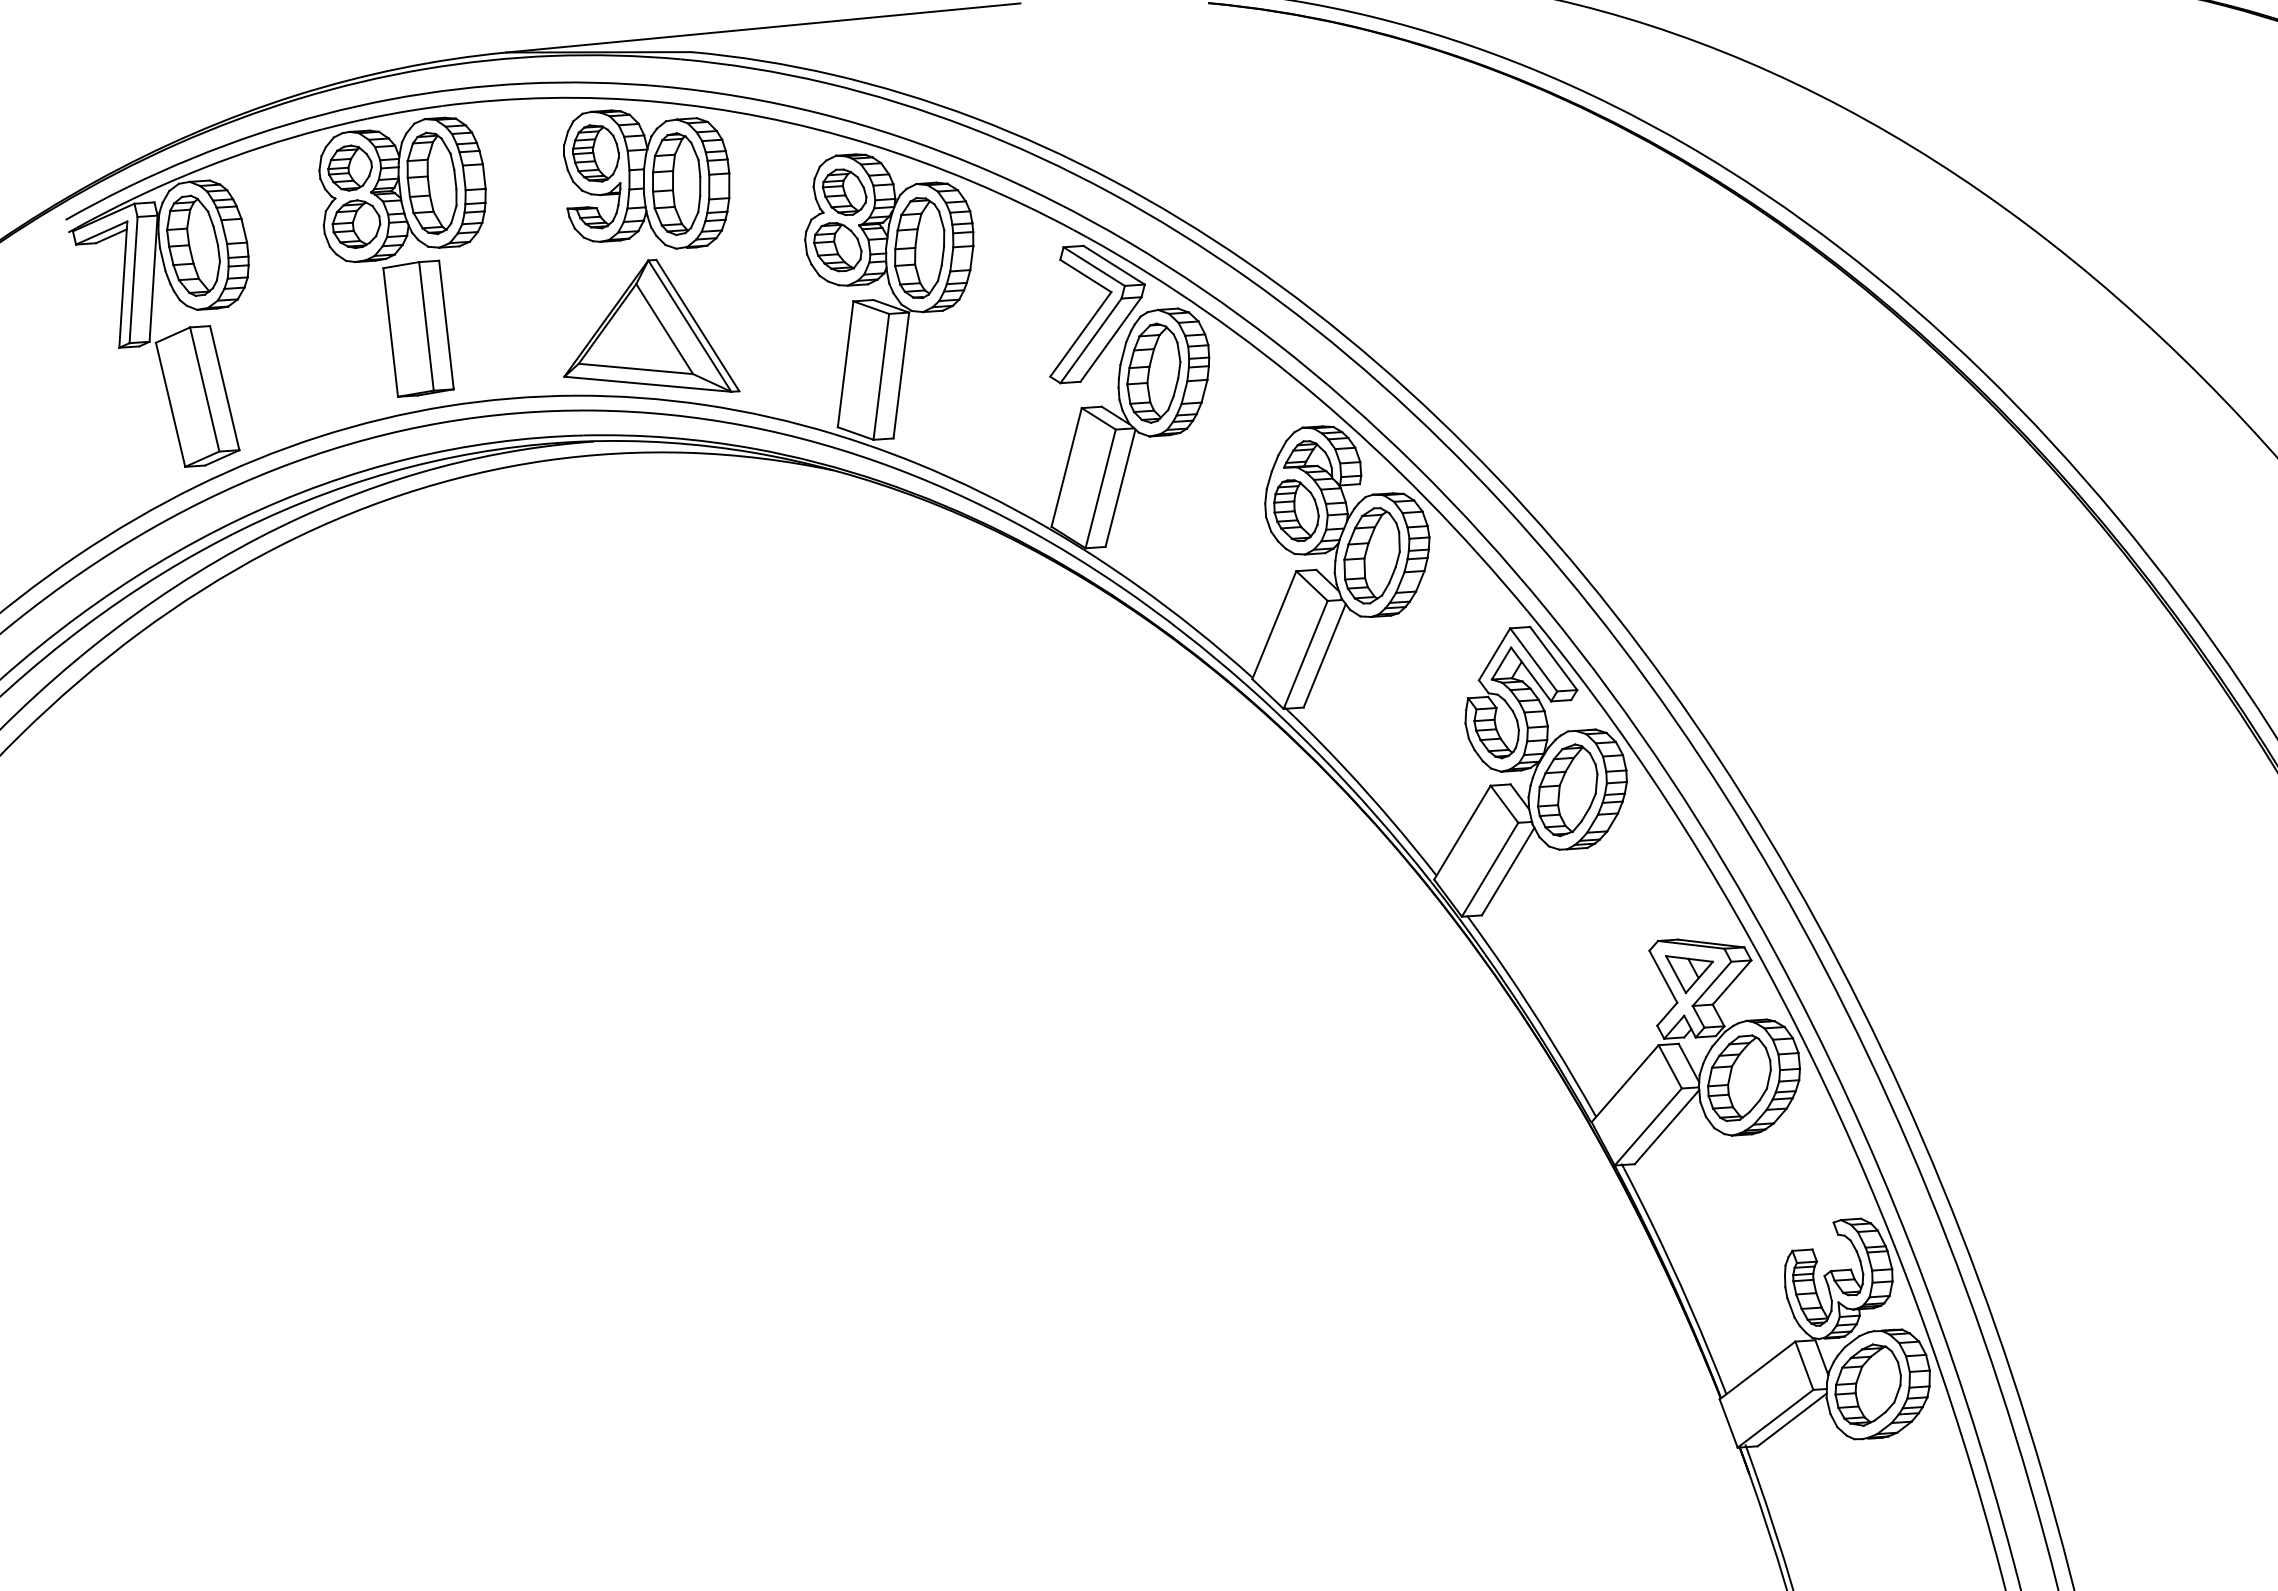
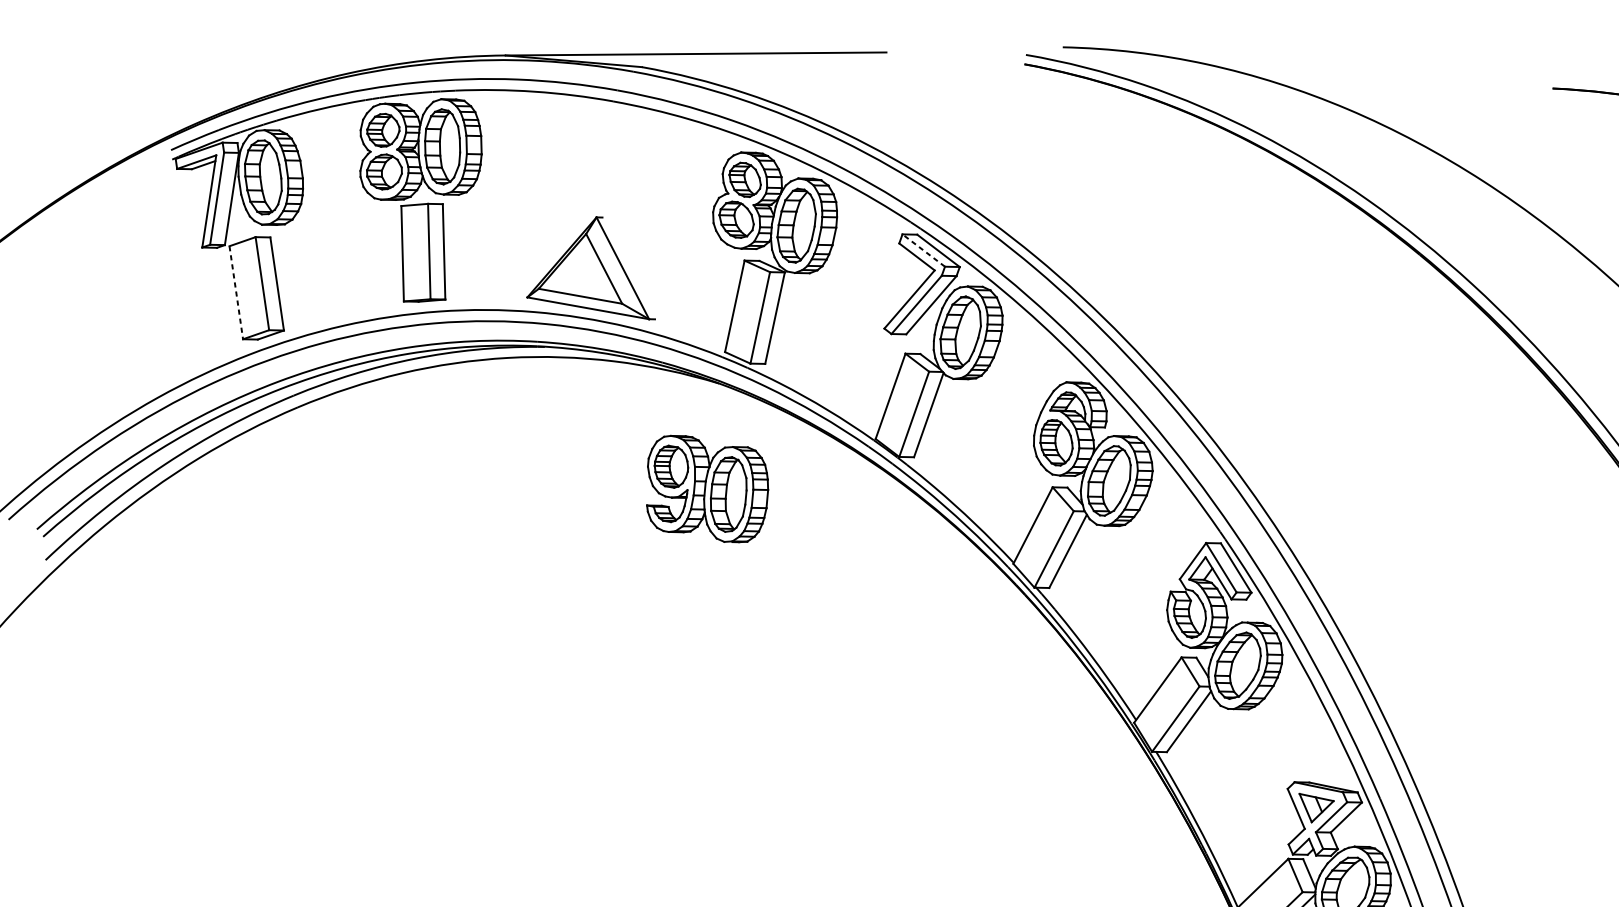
part: (646, 179) -> (706, 489), moved
line: (1093, 266) -> (923, 250), solid -> dashed
line: (697, 325) -> (628, 268), removed
line: (170, 404) -> (236, 292), solid -> dashed

